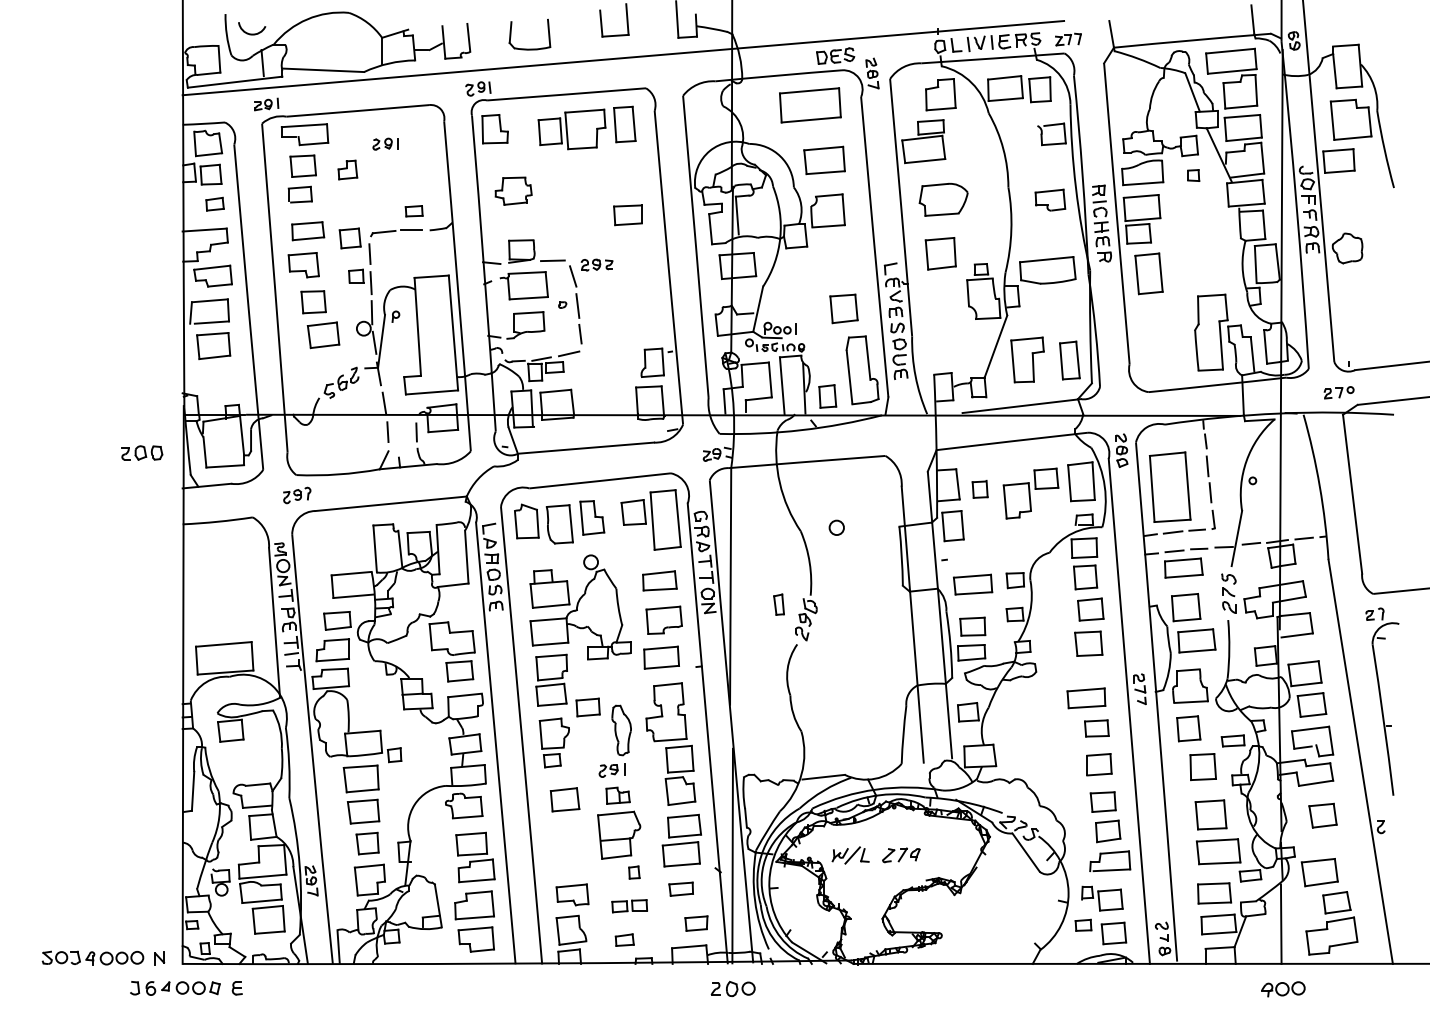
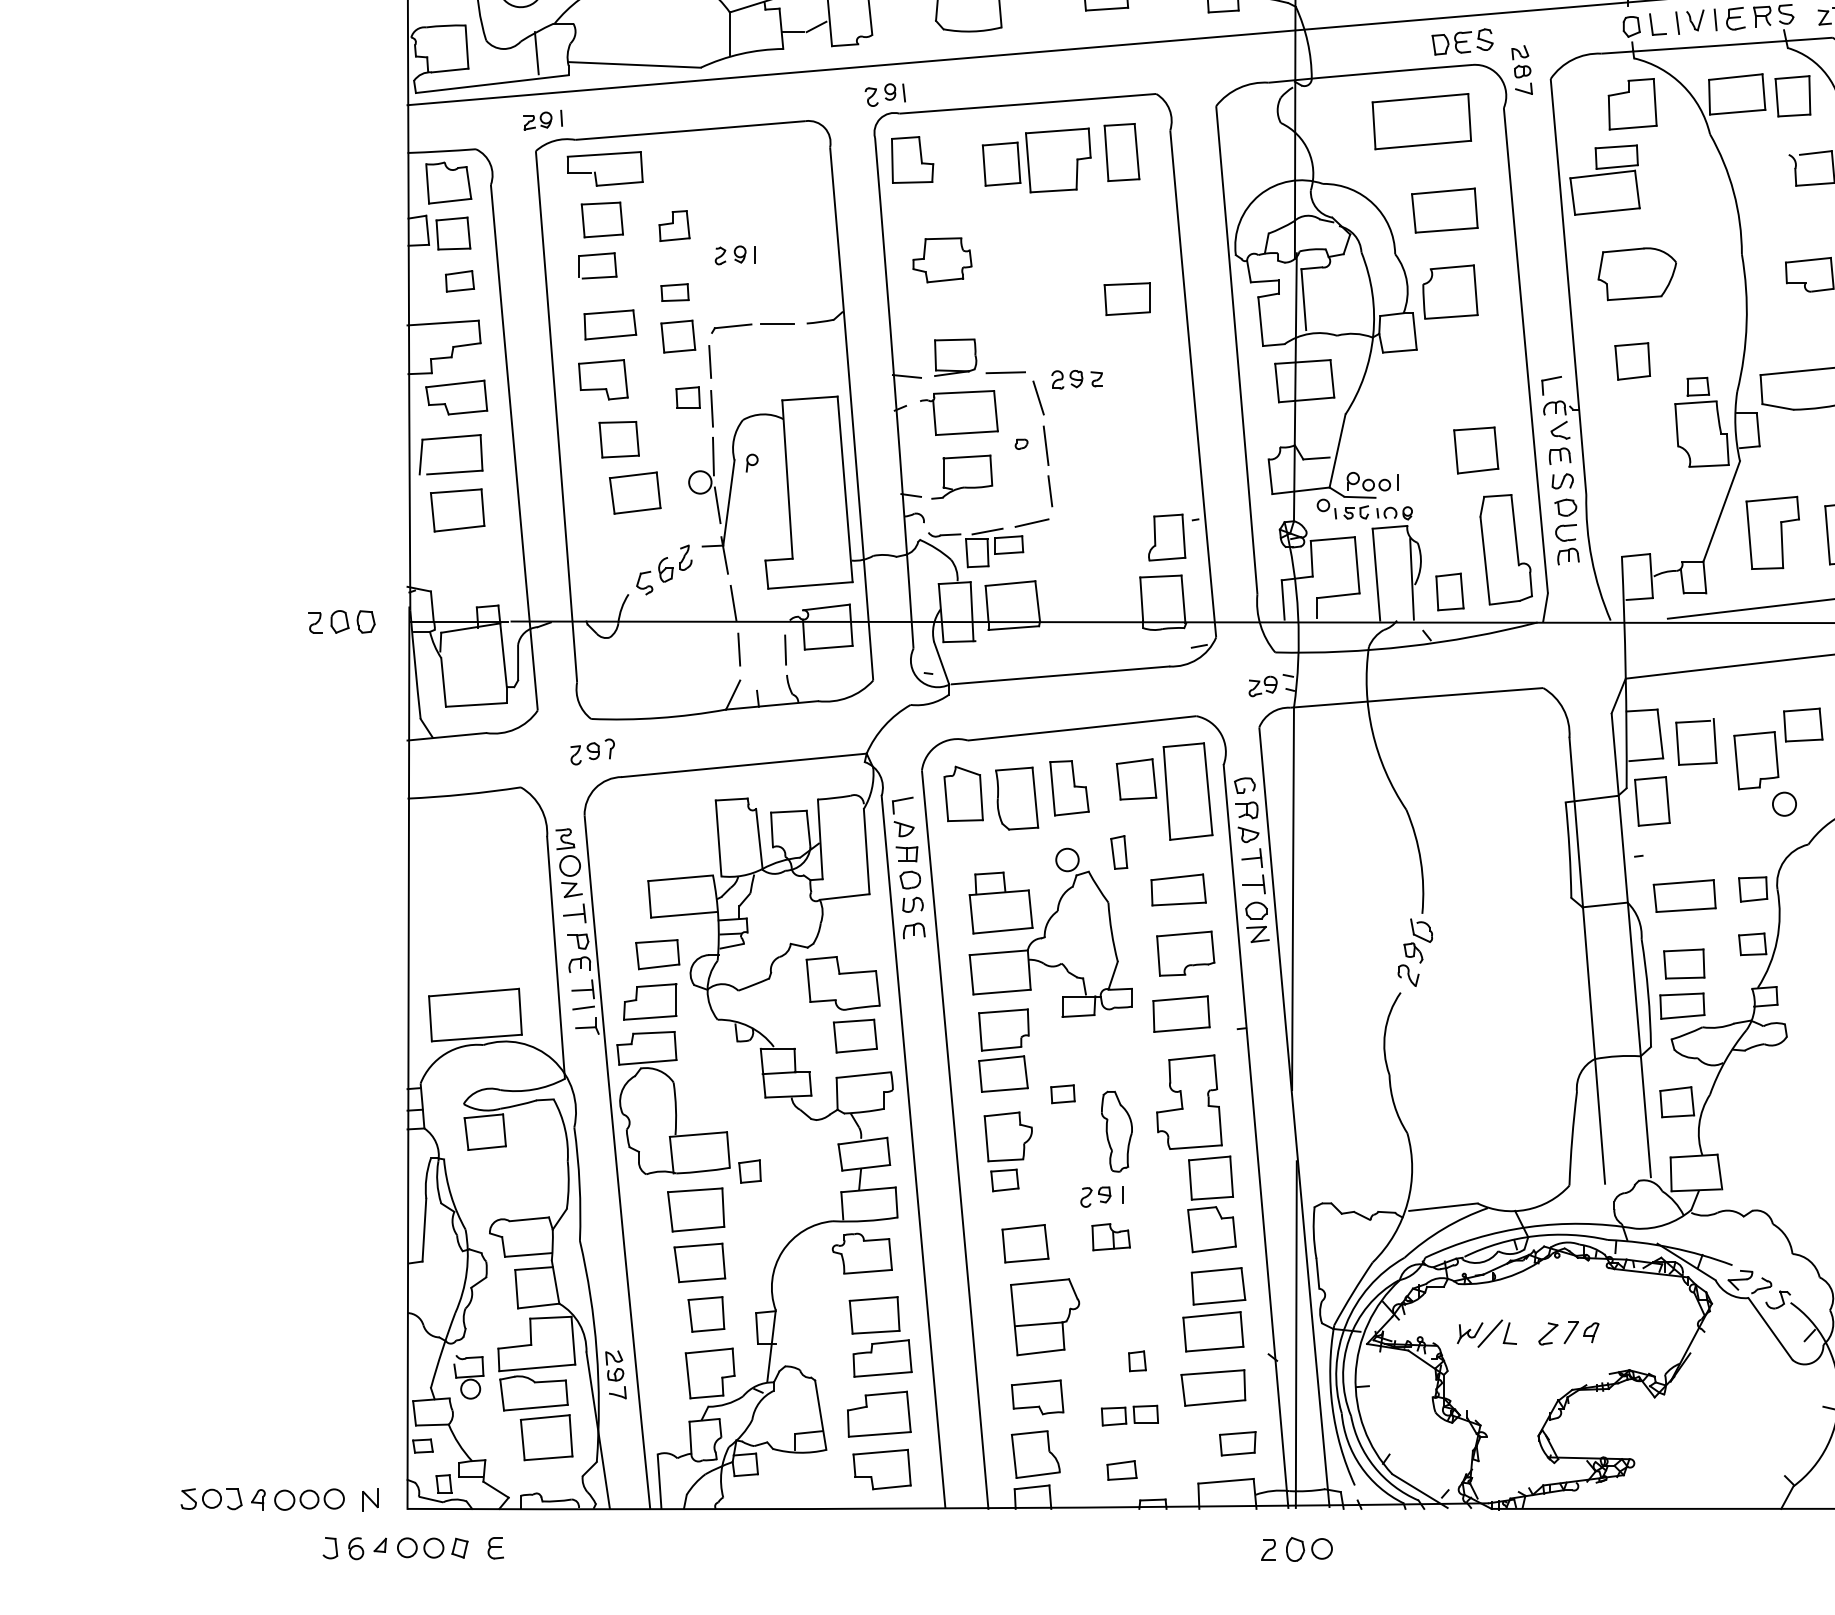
part: (385, 143) -> (735, 254), moved
part: (413, 211) -> (673, 293), moved
part: (940, 253) -> (1632, 360), size x0.71
part: (142, 452) -> (342, 621), moved
part: (979, 489) -> (1695, 742), size x1.67
circle: (836, 527) -> (1784, 803), moved
part: (778, 604) -> (1118, 852), moved
part: (588, 706) -> (1063, 1092), size x0.62
part: (619, 834) -> (1045, 1315), moved
part: (680, 889) -> (1211, 1388), size x1.67

